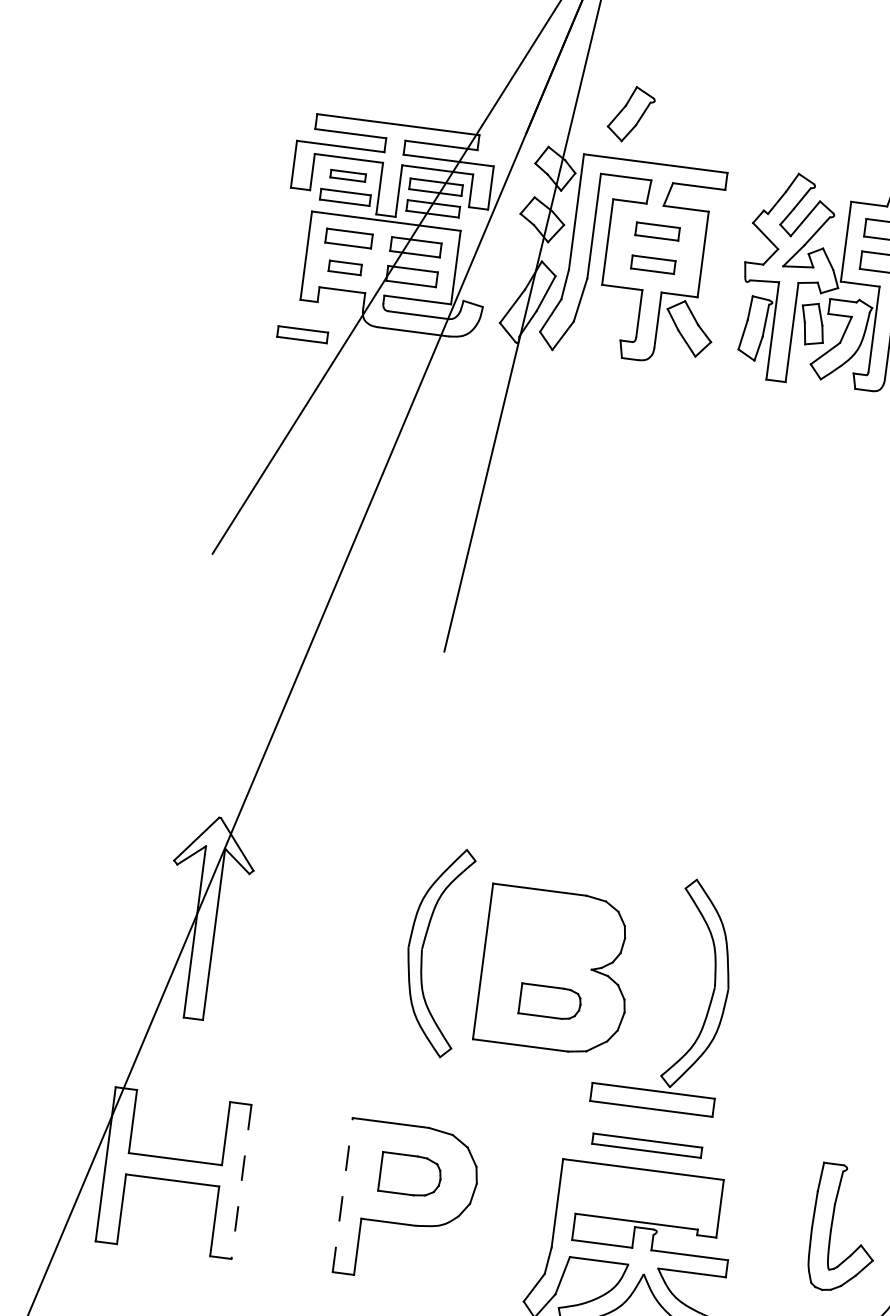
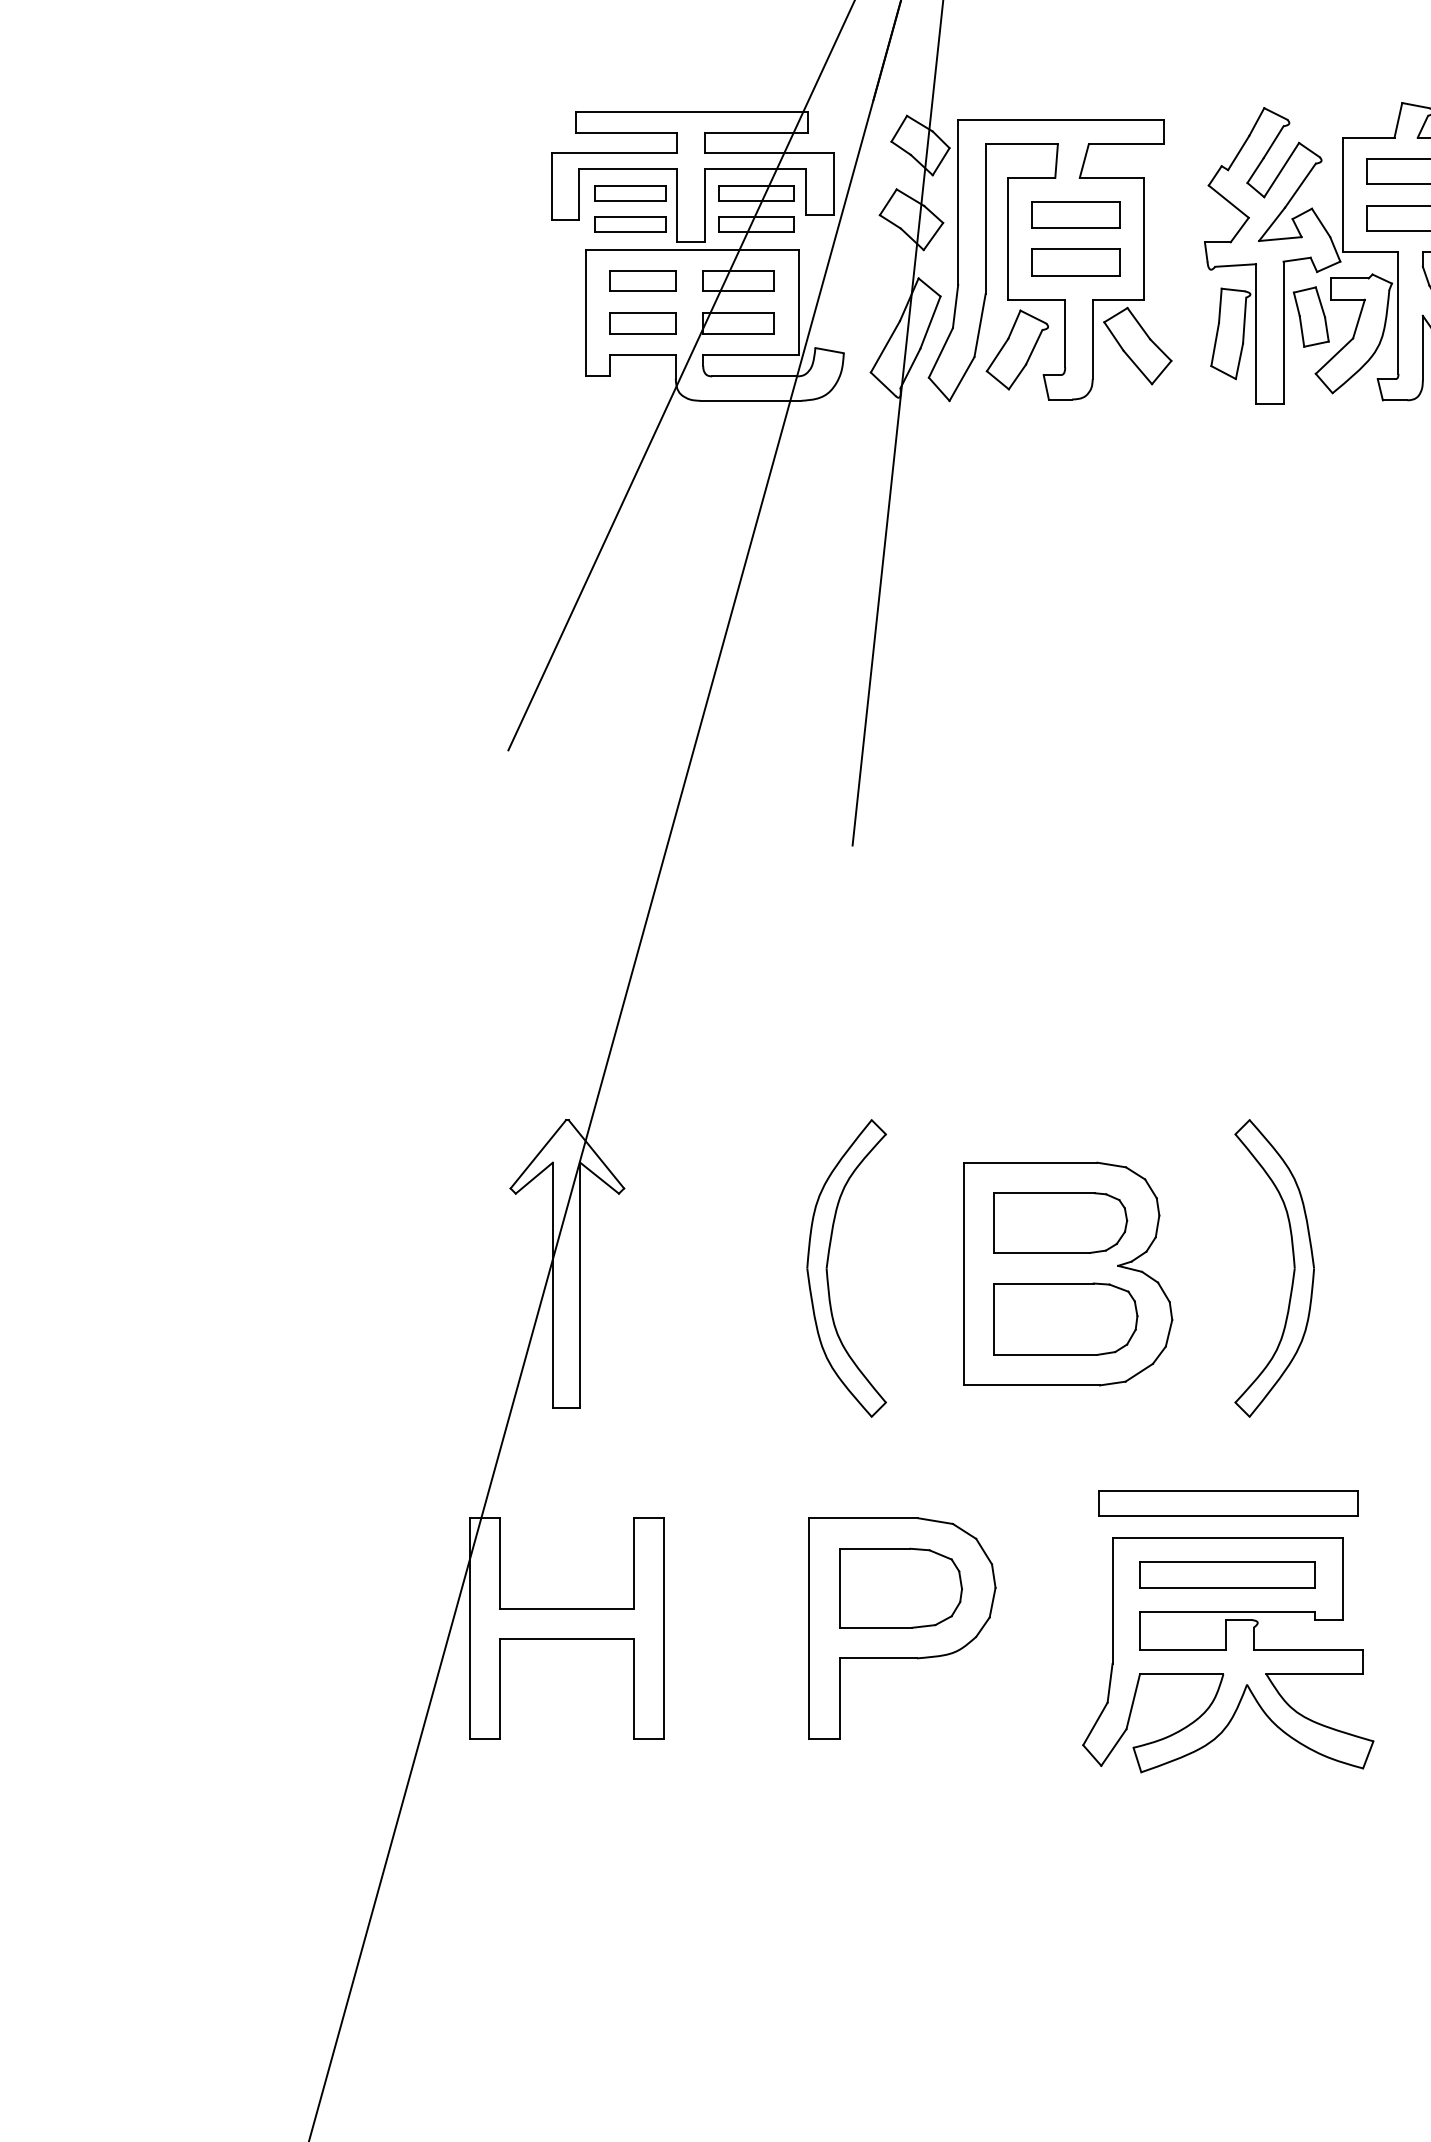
part: (630, 113) -> (1016, 349), moved
part: (348, 176) -> (630, 193), size x1.43
part: (657, 231) -> (1075, 214), size x1.43
part: (652, 264) -> (1075, 262), size x1.43
part: (344, 267) -> (642, 323), size x1.43
part: (302, 335) -> (595, 425), removed
part: (555, 934) -> (1060, 1222), added
part: (423, 946) -> (828, 1264), moved
part: (550, 1001) -> (1065, 1318), size x1.67
part: (652, 1099) -> (1227, 1574), moved
part: (647, 1145) -> (1228, 1503), size x1.67
part: (410, 1174) -> (900, 1587), size x1.43
line: (241, 1182) -> (664, 1629), dashed -> solid
line: (342, 1195) -> (808, 1628), dashed -> solid

